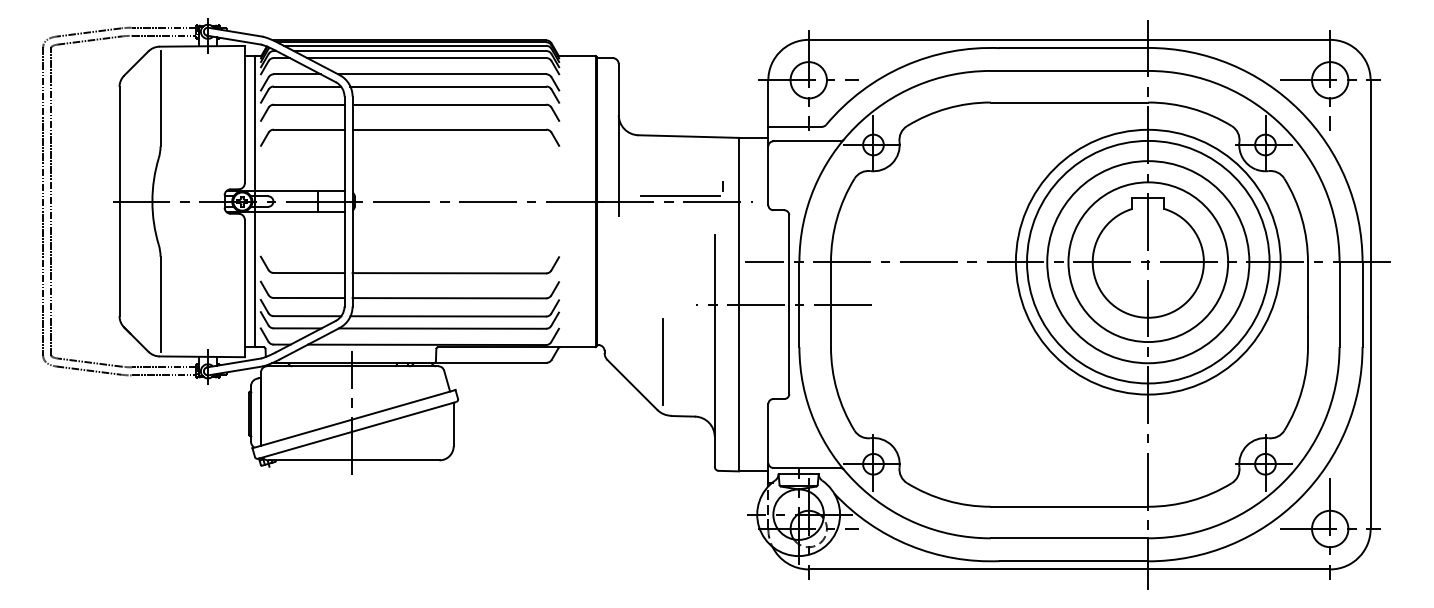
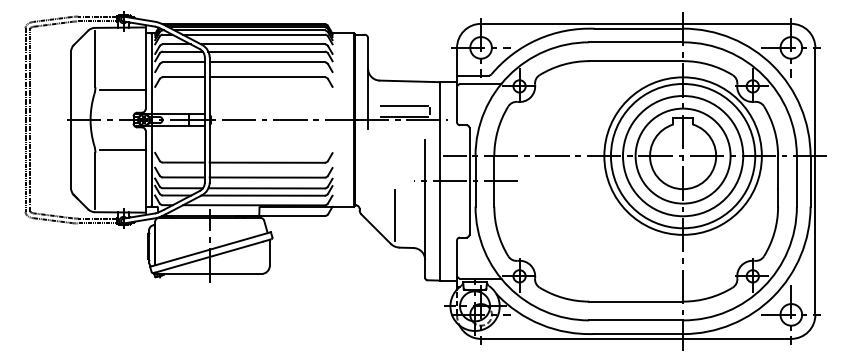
line: (206, 150) -> (122, 89), added
line: (680, 178) -> (404, 106), added
line: (206, 252) -> (122, 150), added

